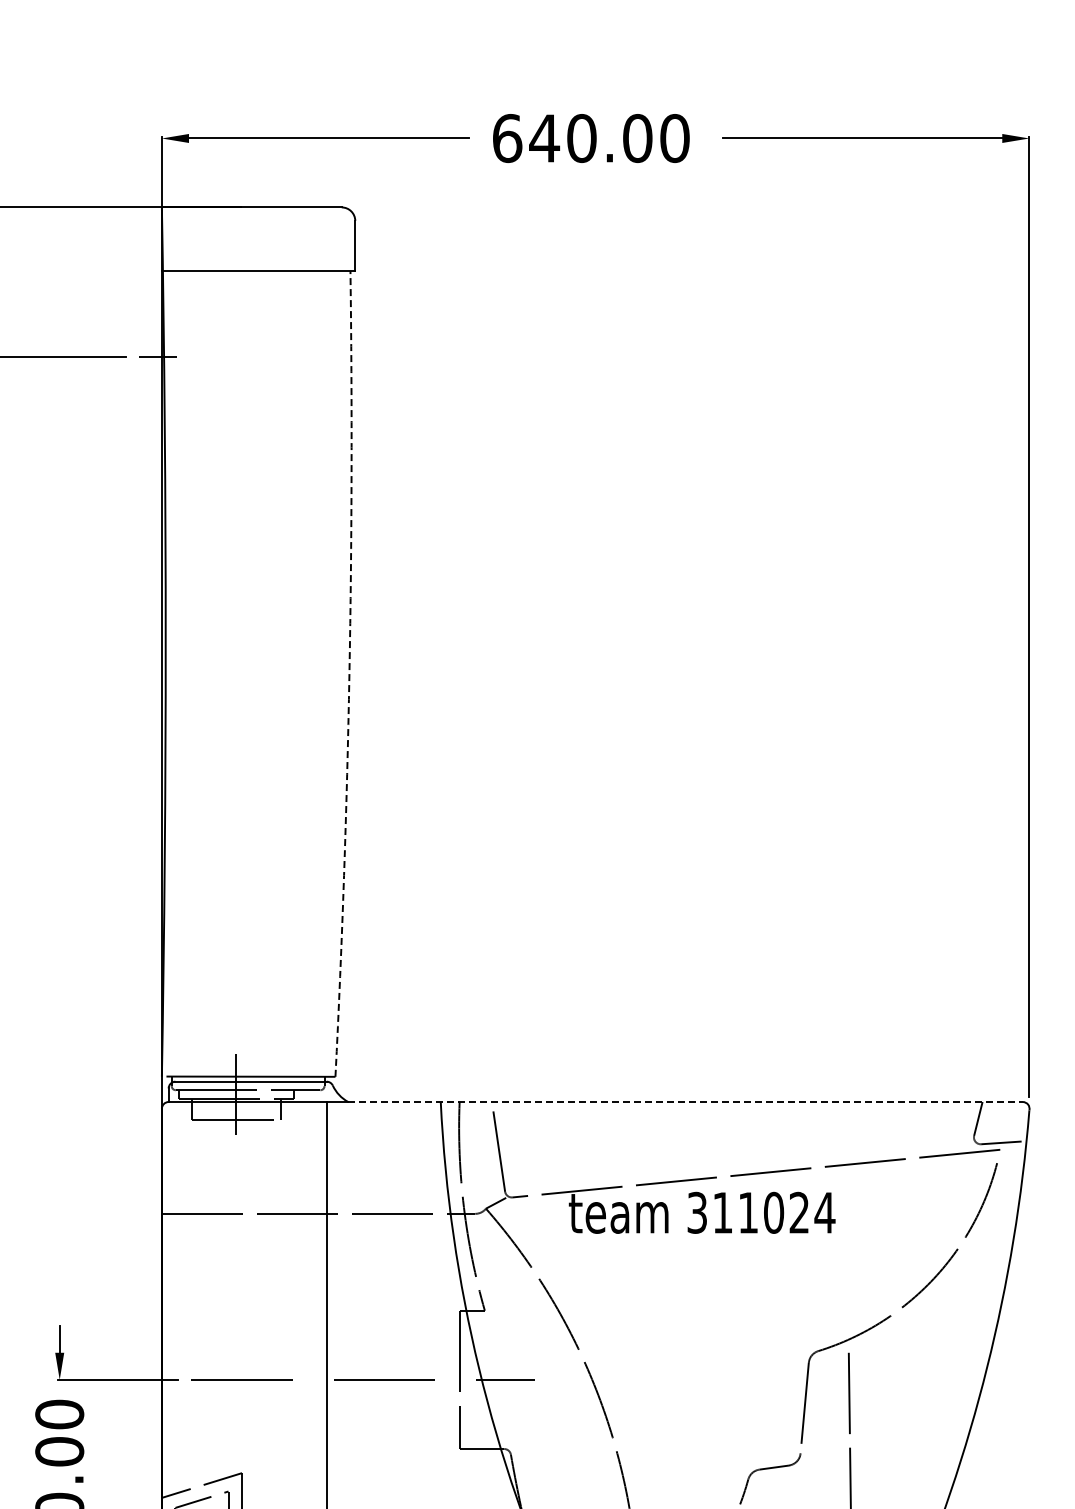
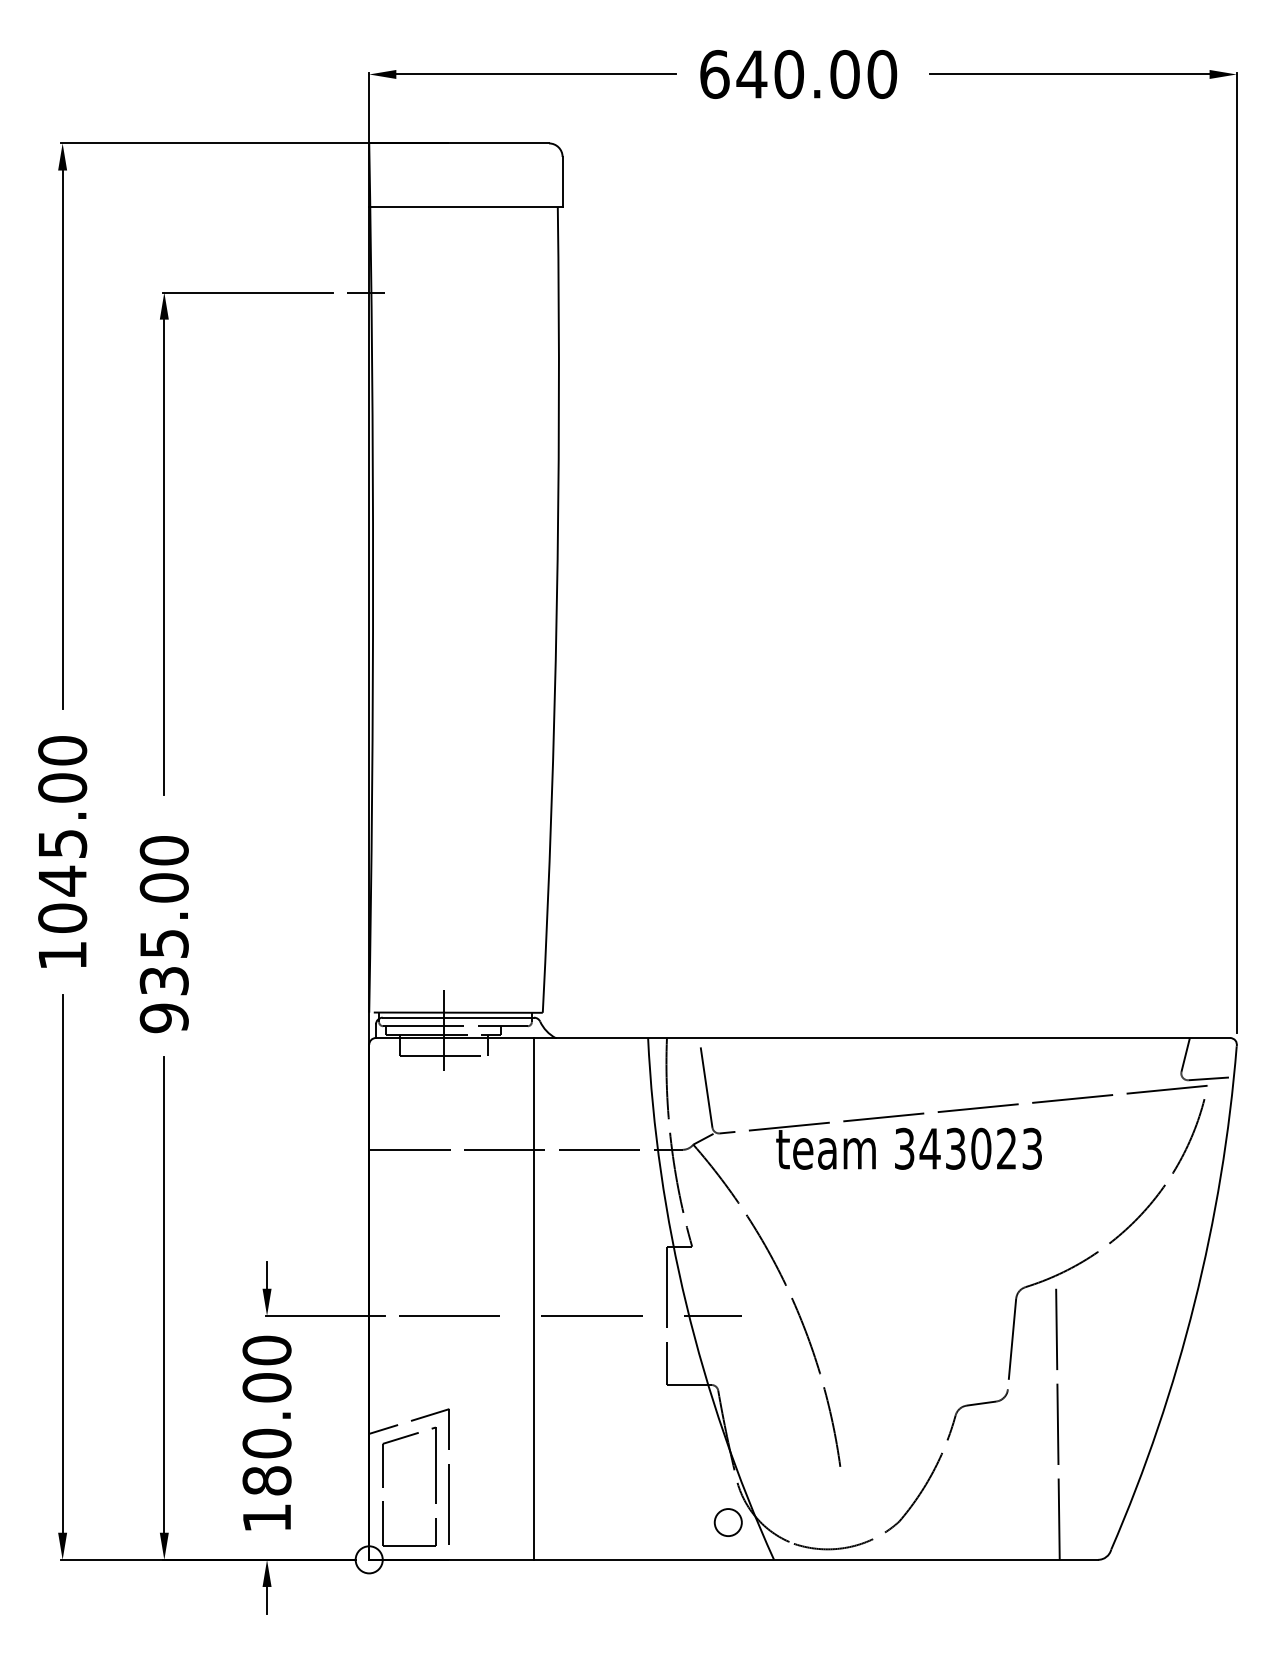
arc: (349, 674) -> (556, 610), dashed -> solid
line: (686, 1102) -> (893, 1038), dashed -> solid
text: (773, 1212) -> (980, 1148), 311024 -> 343023

